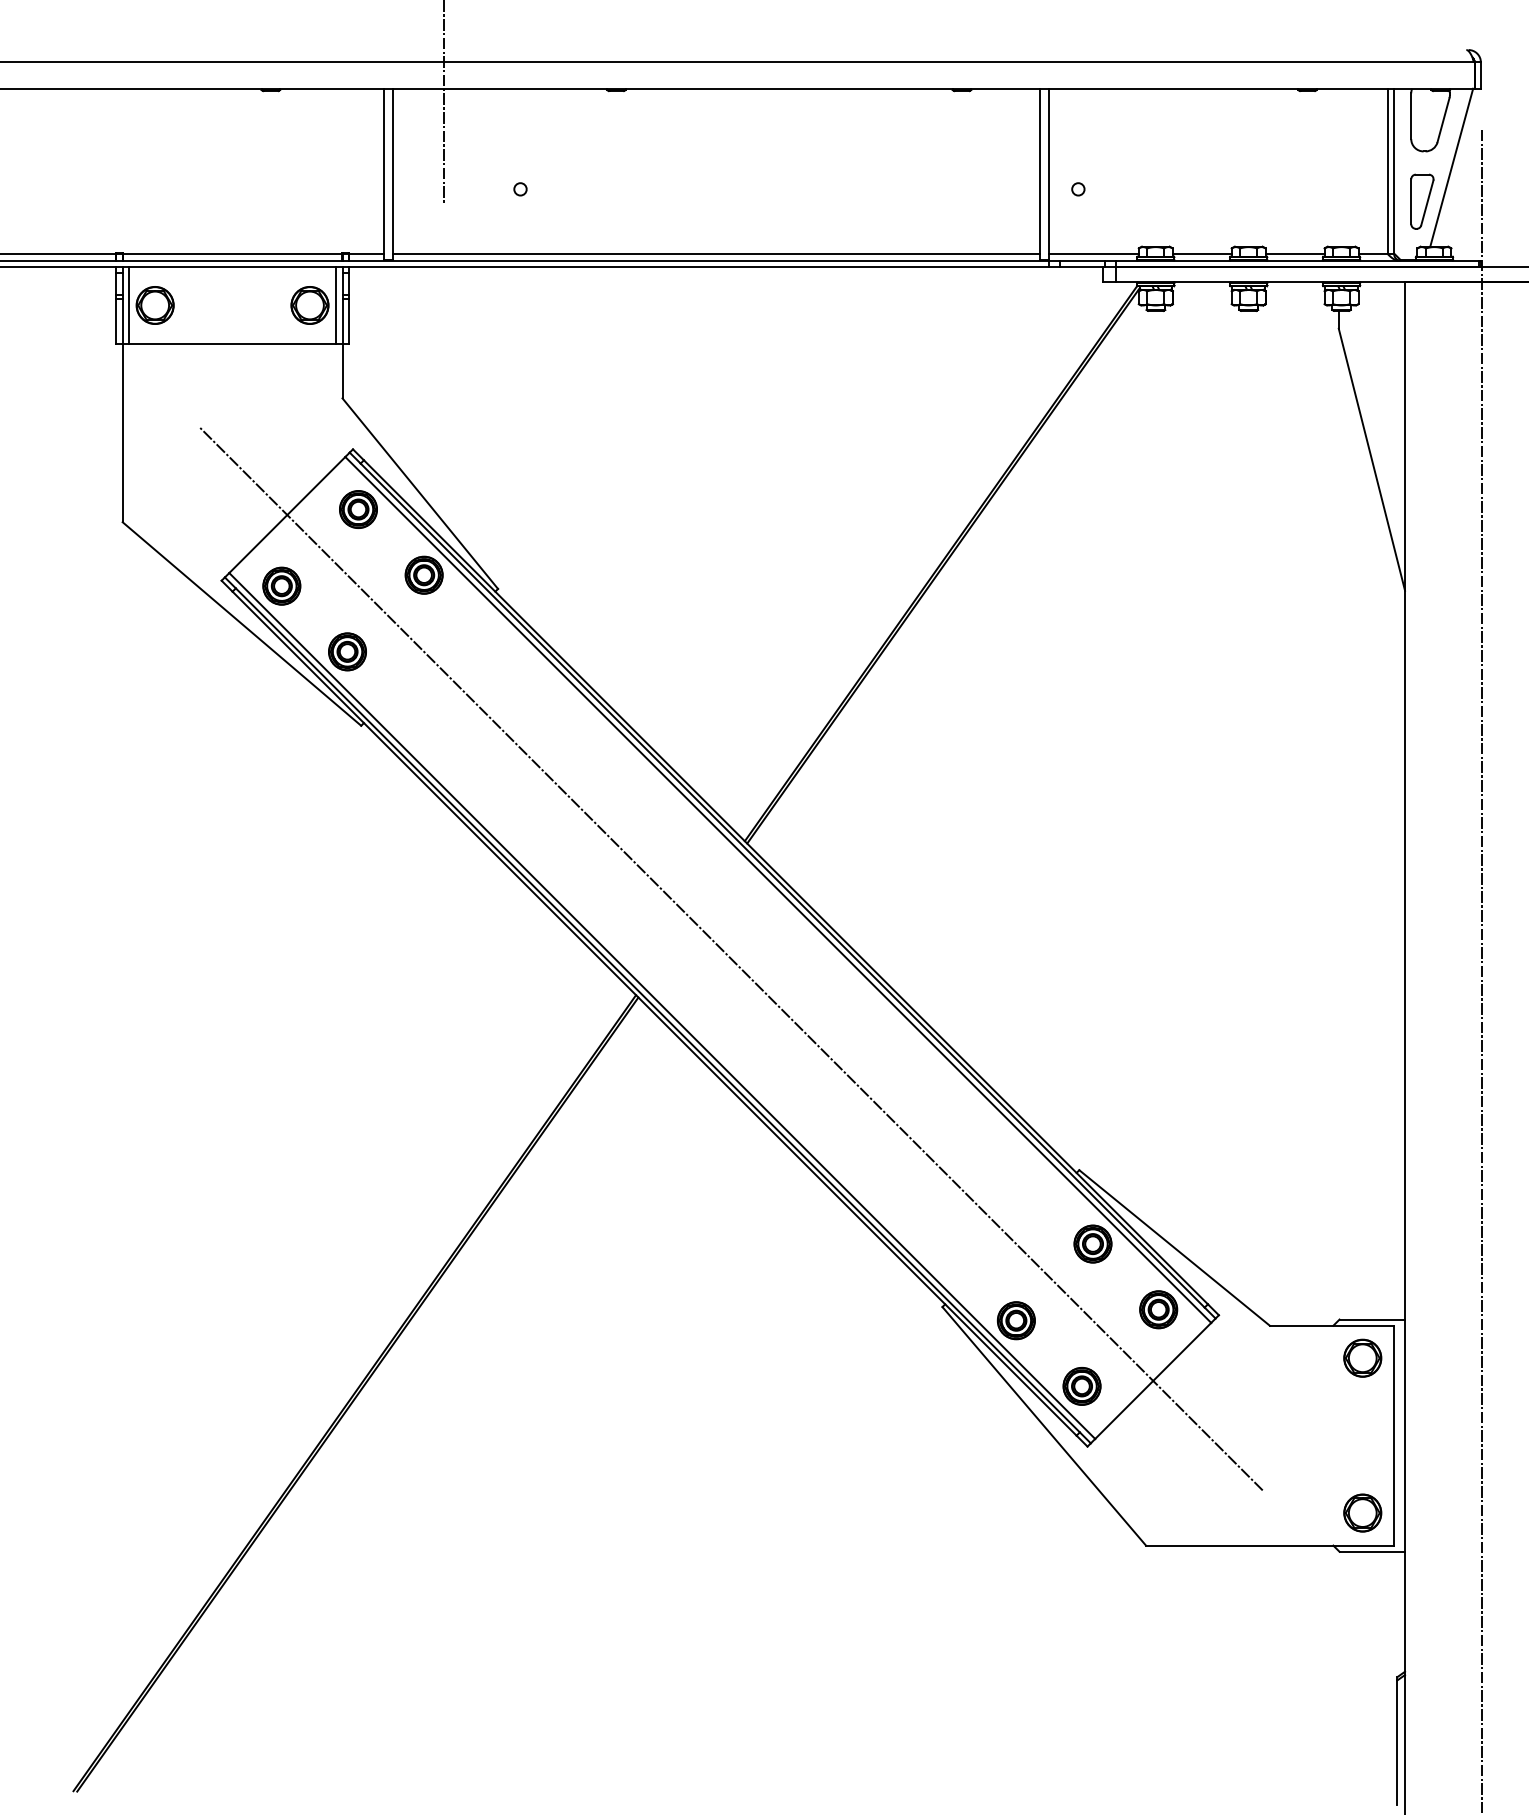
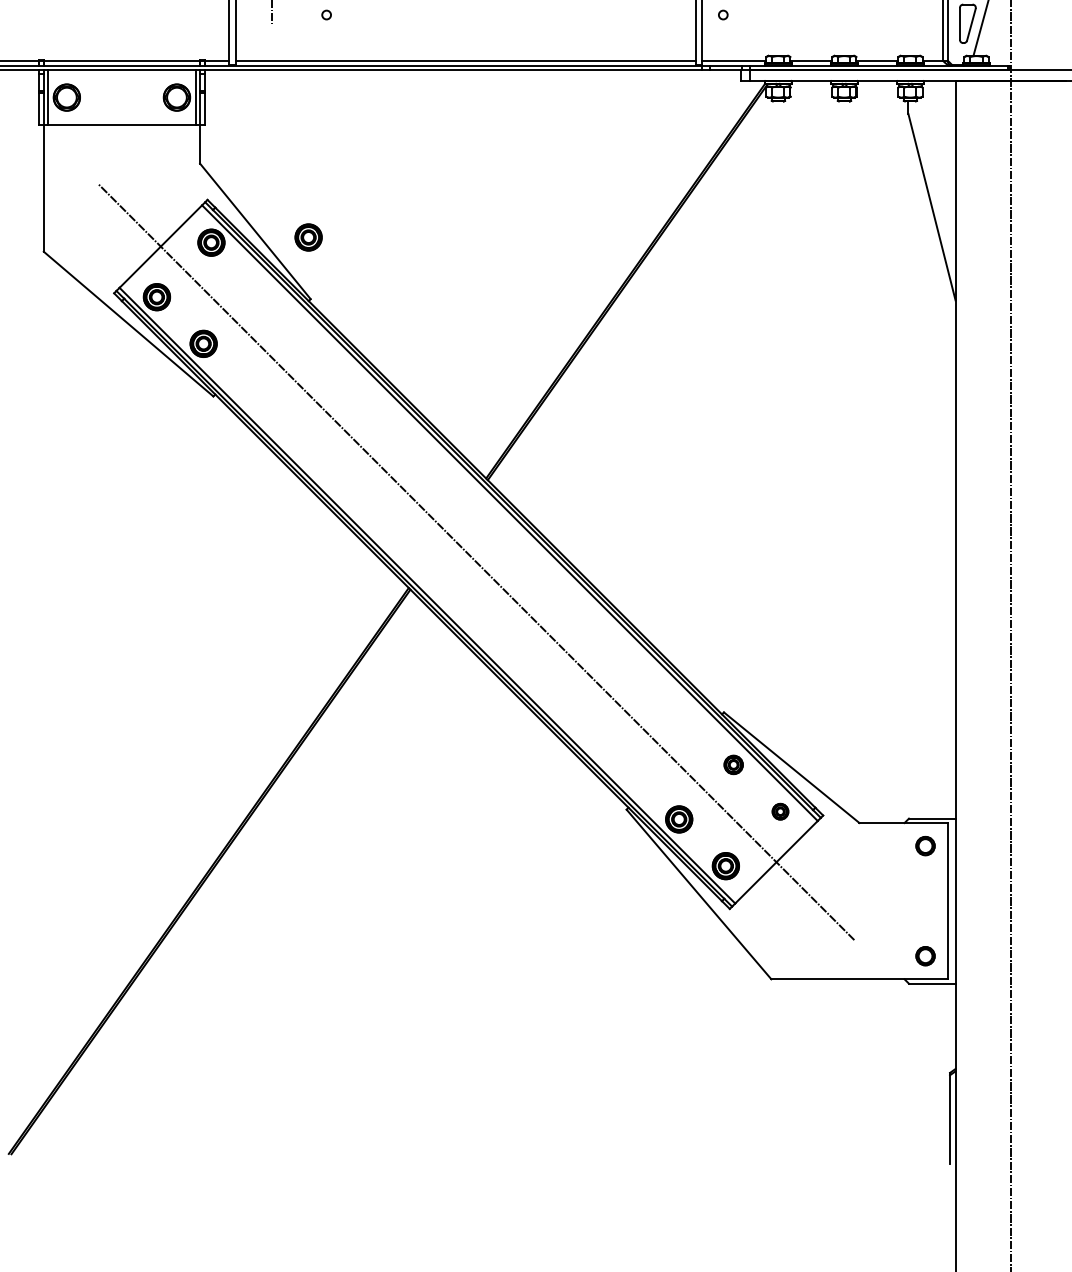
part: (423, 574) -> (308, 236), moved
part: (1092, 1243) -> (733, 764), size x0.7
part: (1158, 1309) -> (780, 811), size x0.6
part: (1362, 1357) -> (925, 845), size x0.7
part: (1362, 1512) -> (925, 955), size x0.7

